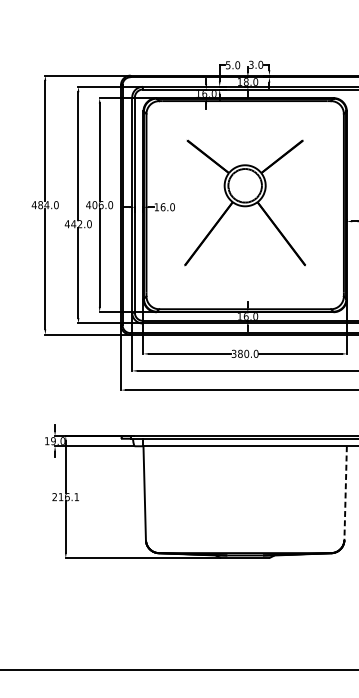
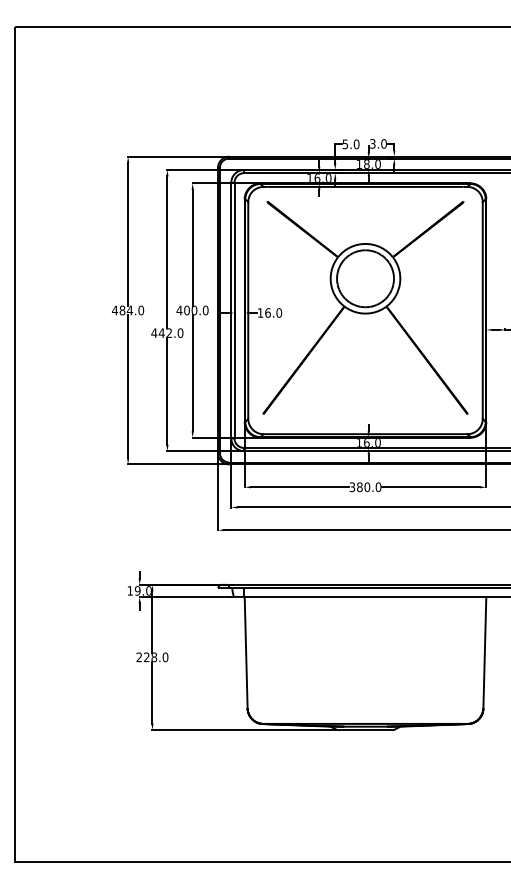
part: (245, 202) -> (365, 307), size x1.43
text: (101, 204) -> (194, 309), 406.0 -> 400.0
line: (345, 493) -> (484, 652), dashed -> solid
text: (69, 497) -> (156, 657), 216.1 -> 228.0

